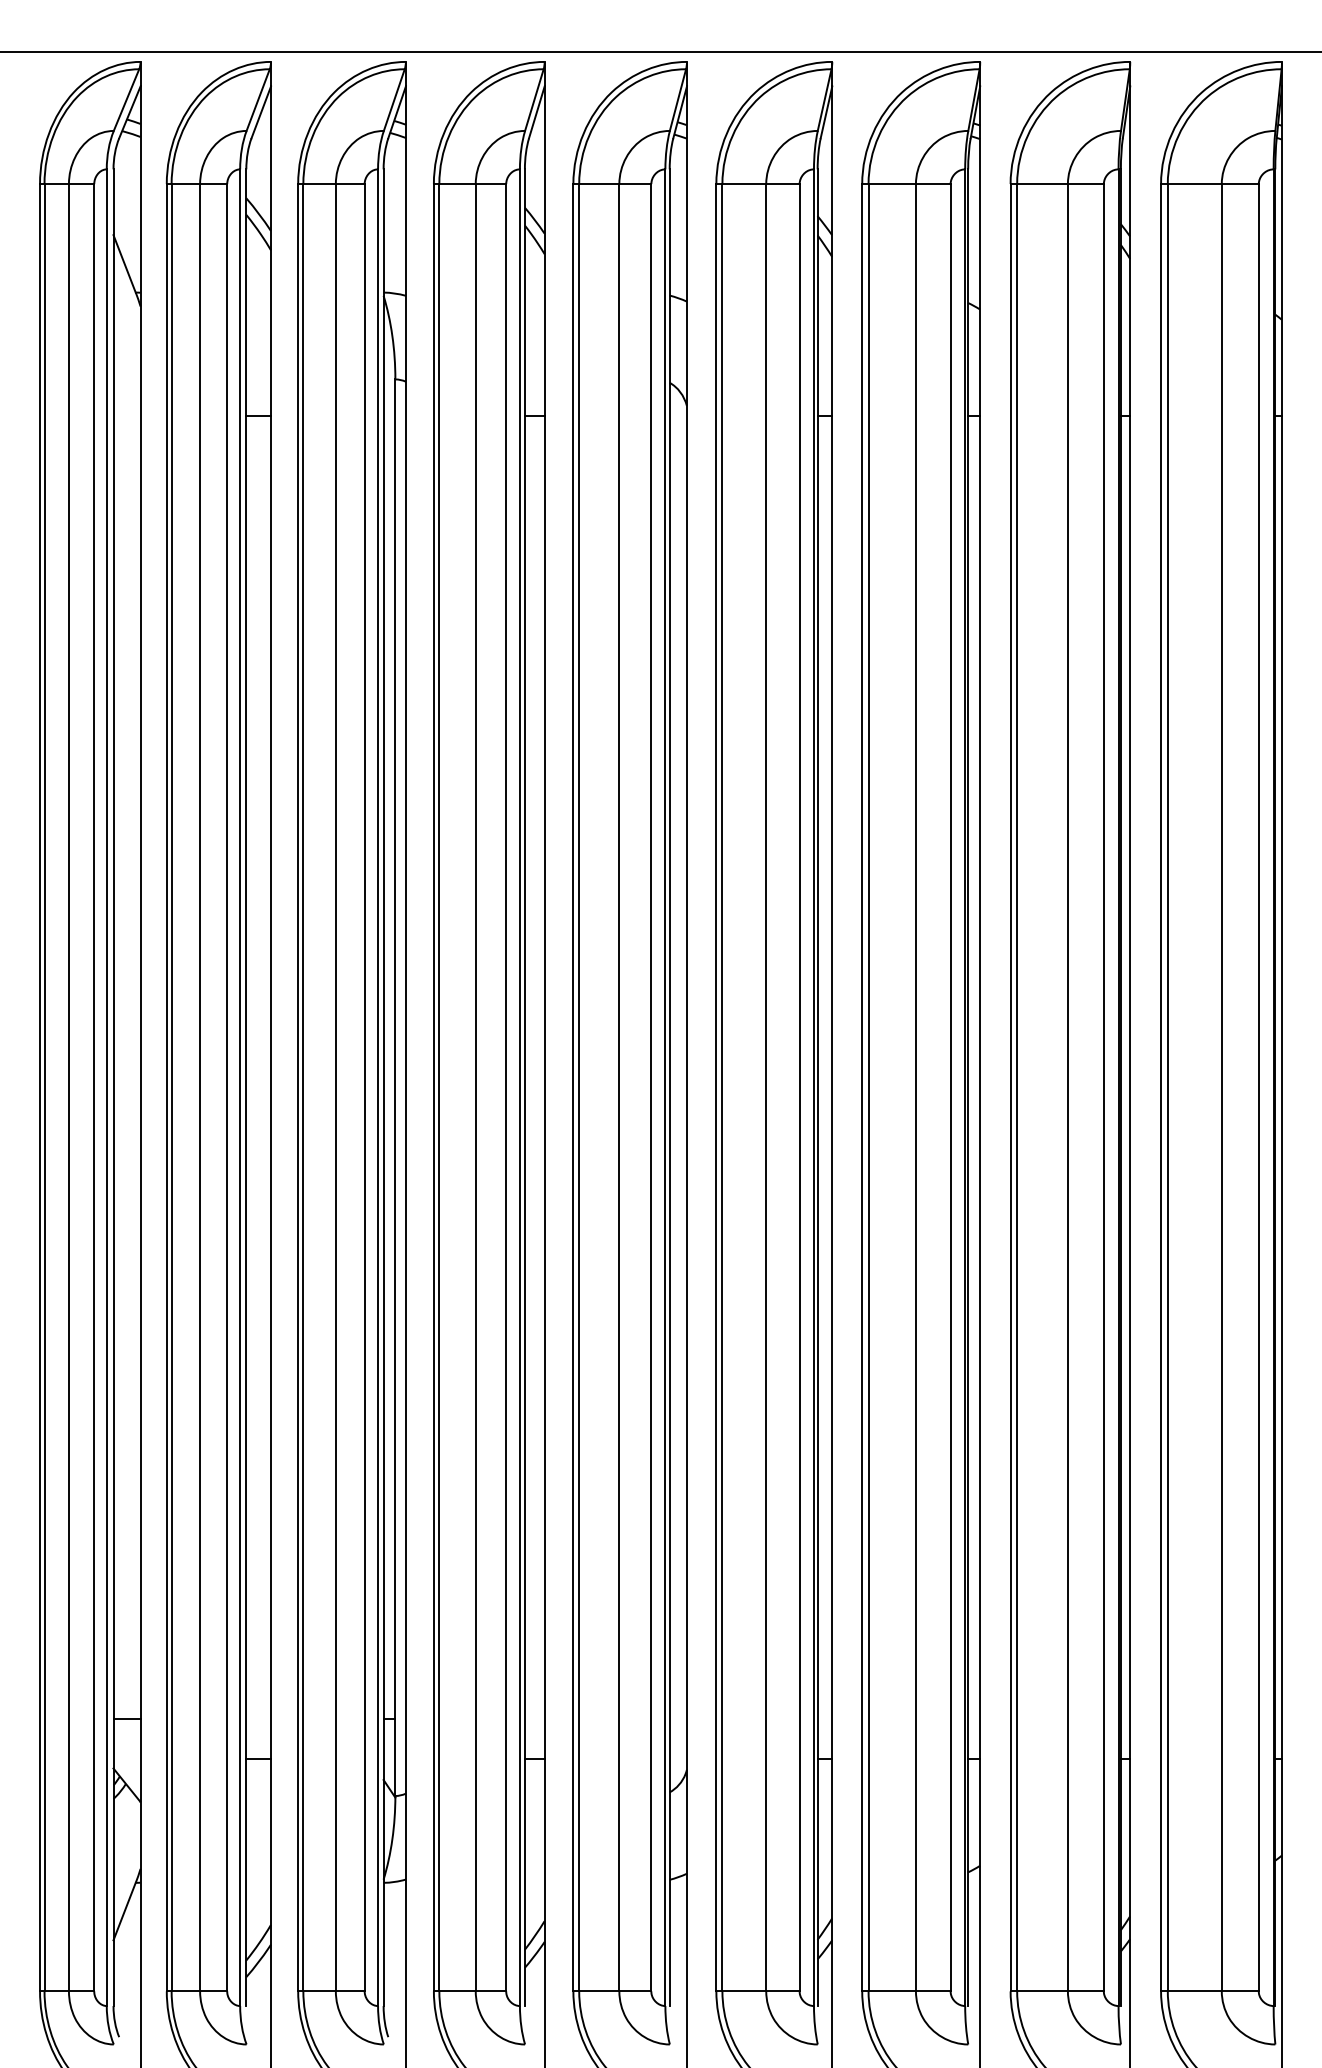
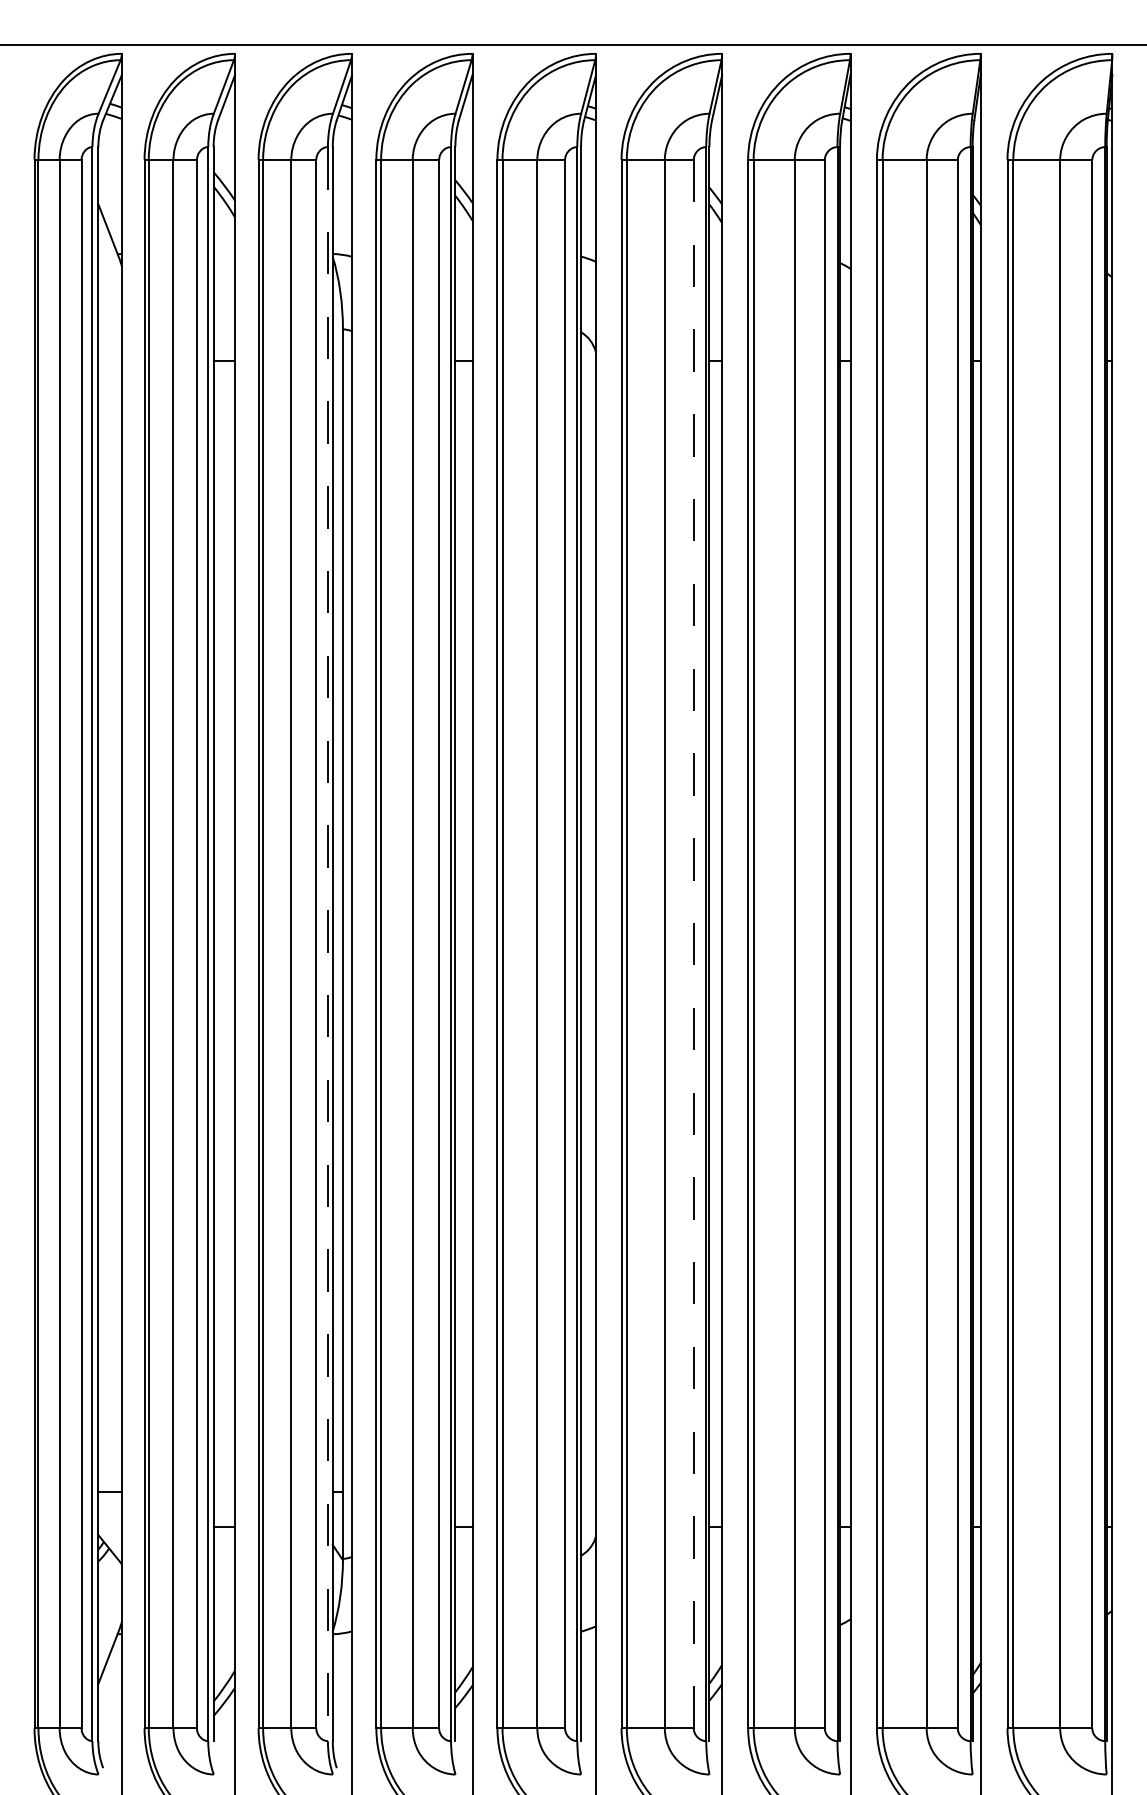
line: (799, 1087) -> (693, 943), solid -> dashed
line: (377, 1088) -> (327, 944), solid -> dashed

